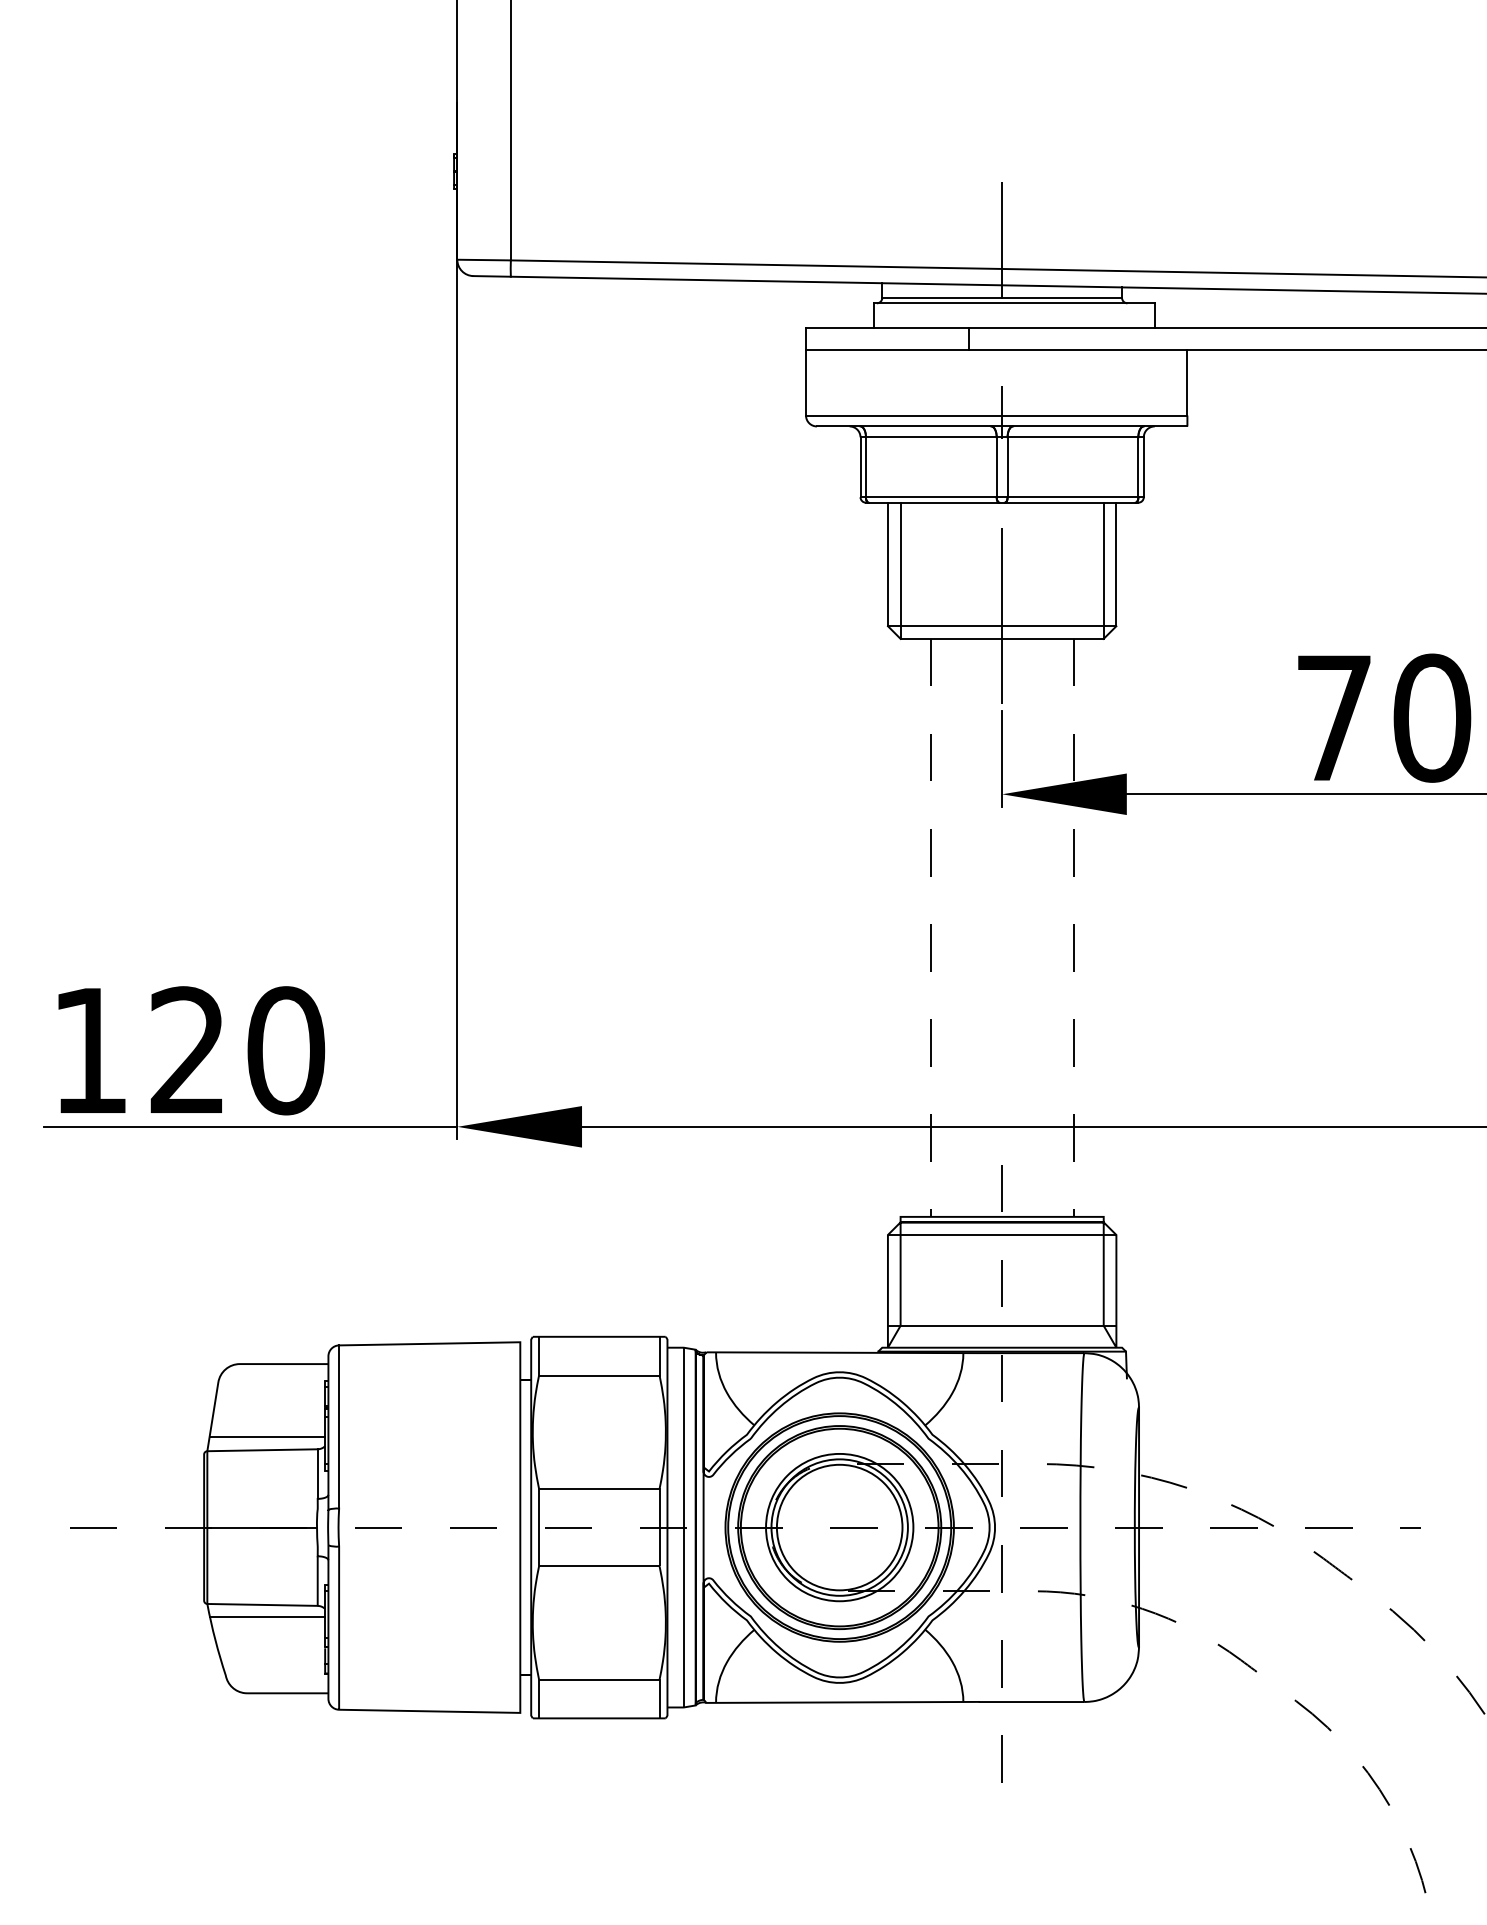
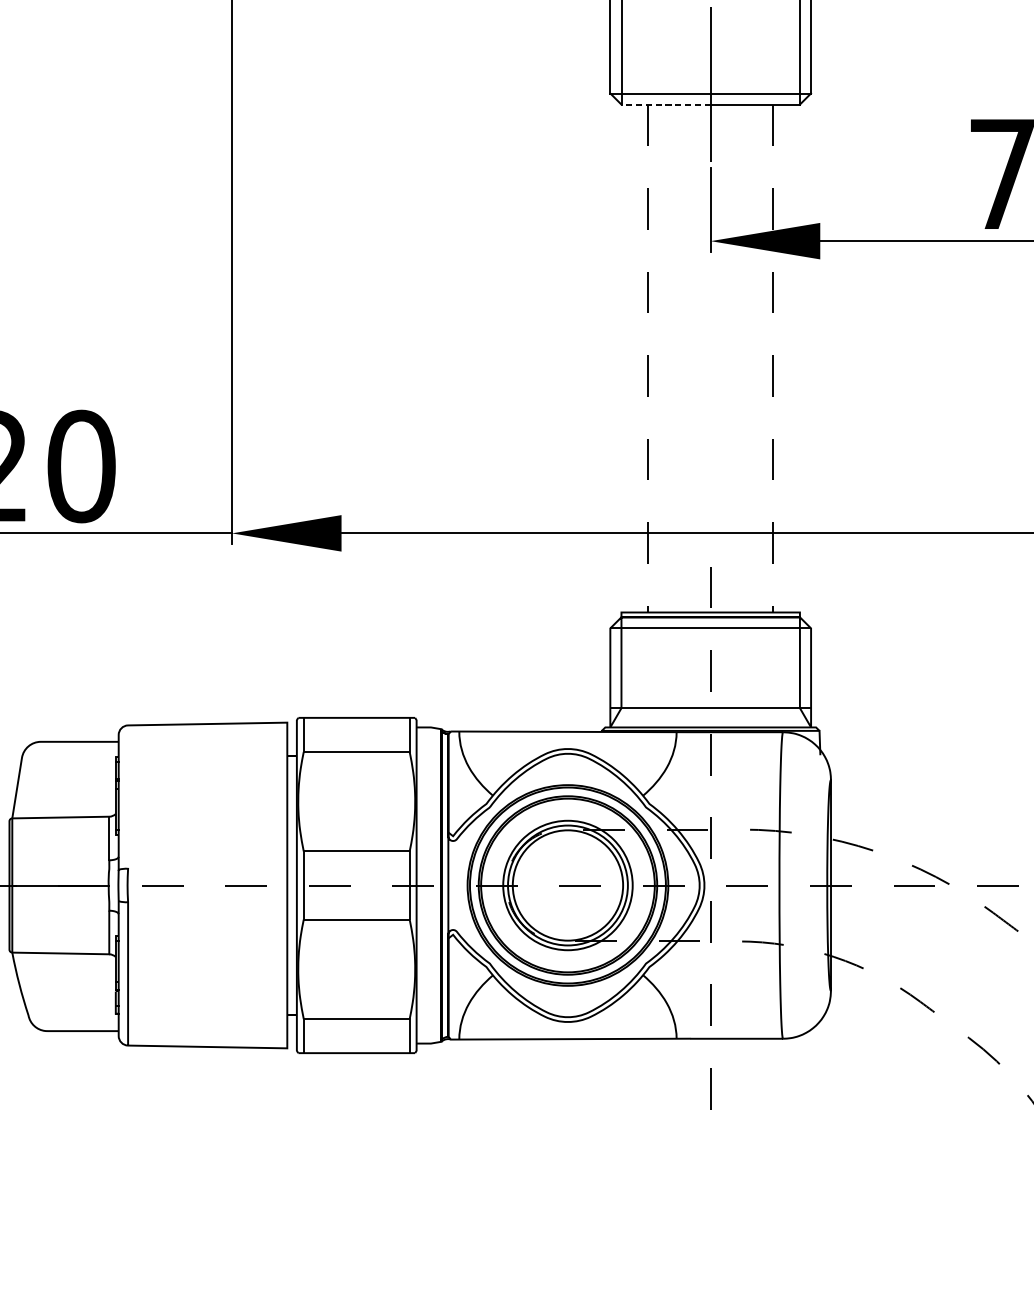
line: (951, 638) -> (666, 104), solid -> dashed
line: (339, 1426) -> (128, 796), removed
line: (267, 1436) -> (65, 805), removed
line: (683, 1527) -> (430, 885), removed
line: (267, 1617) -> (65, 964), removed

